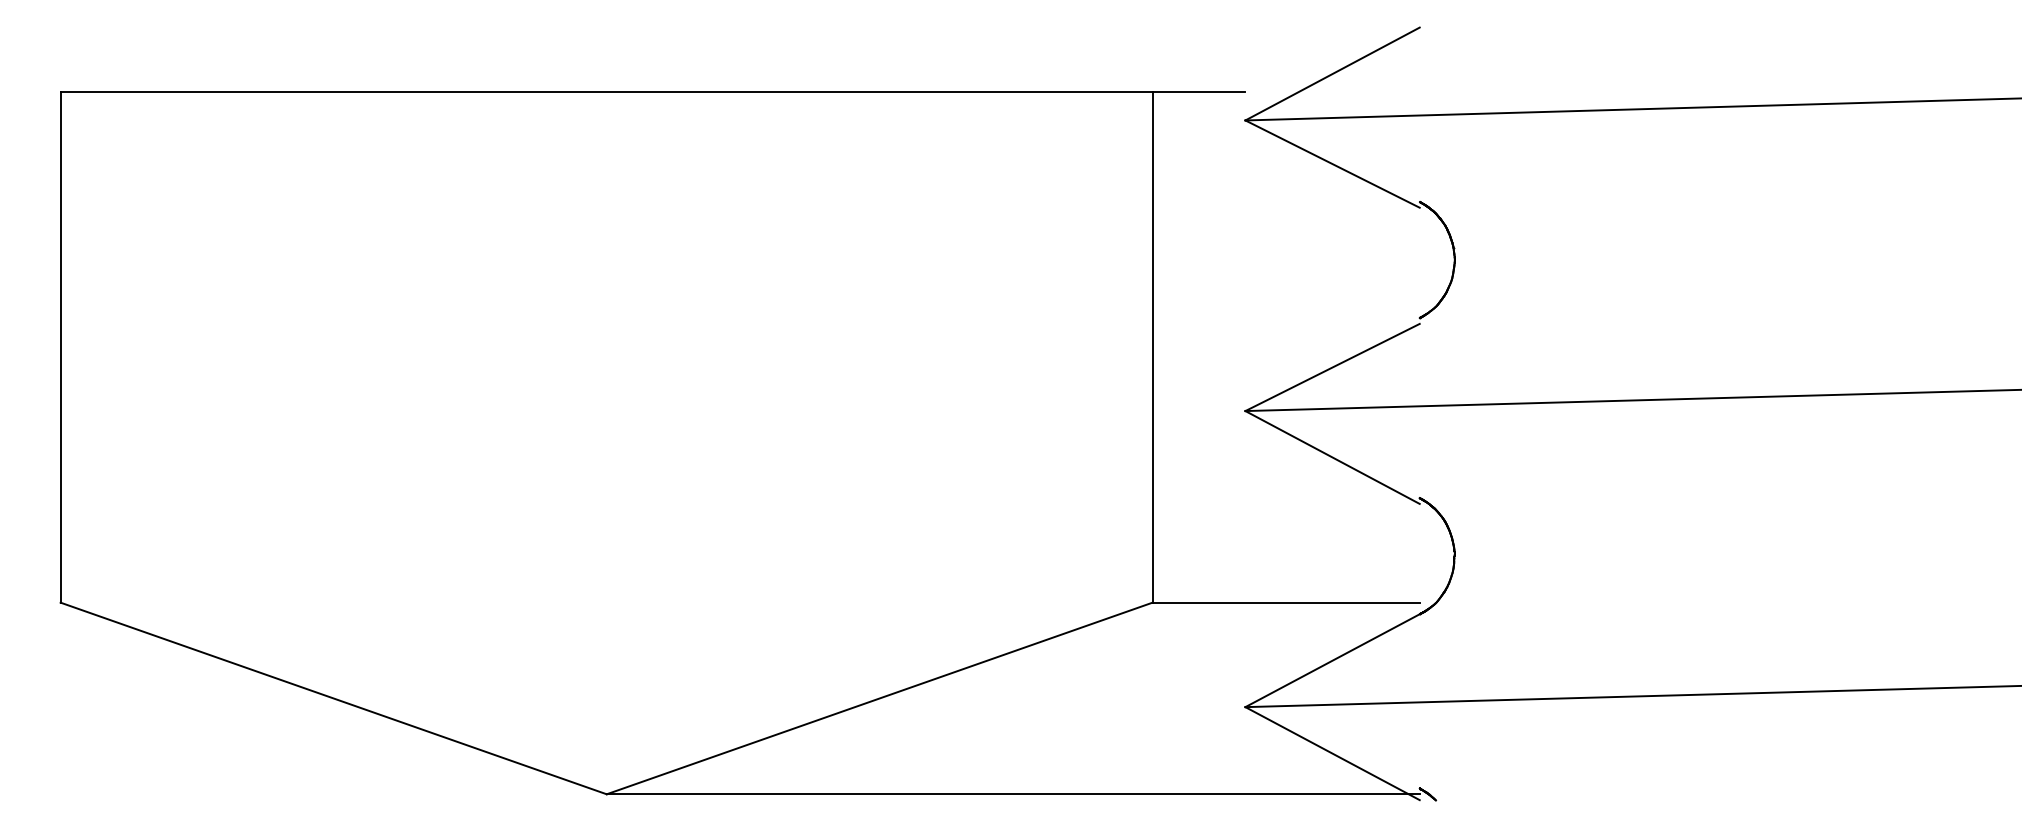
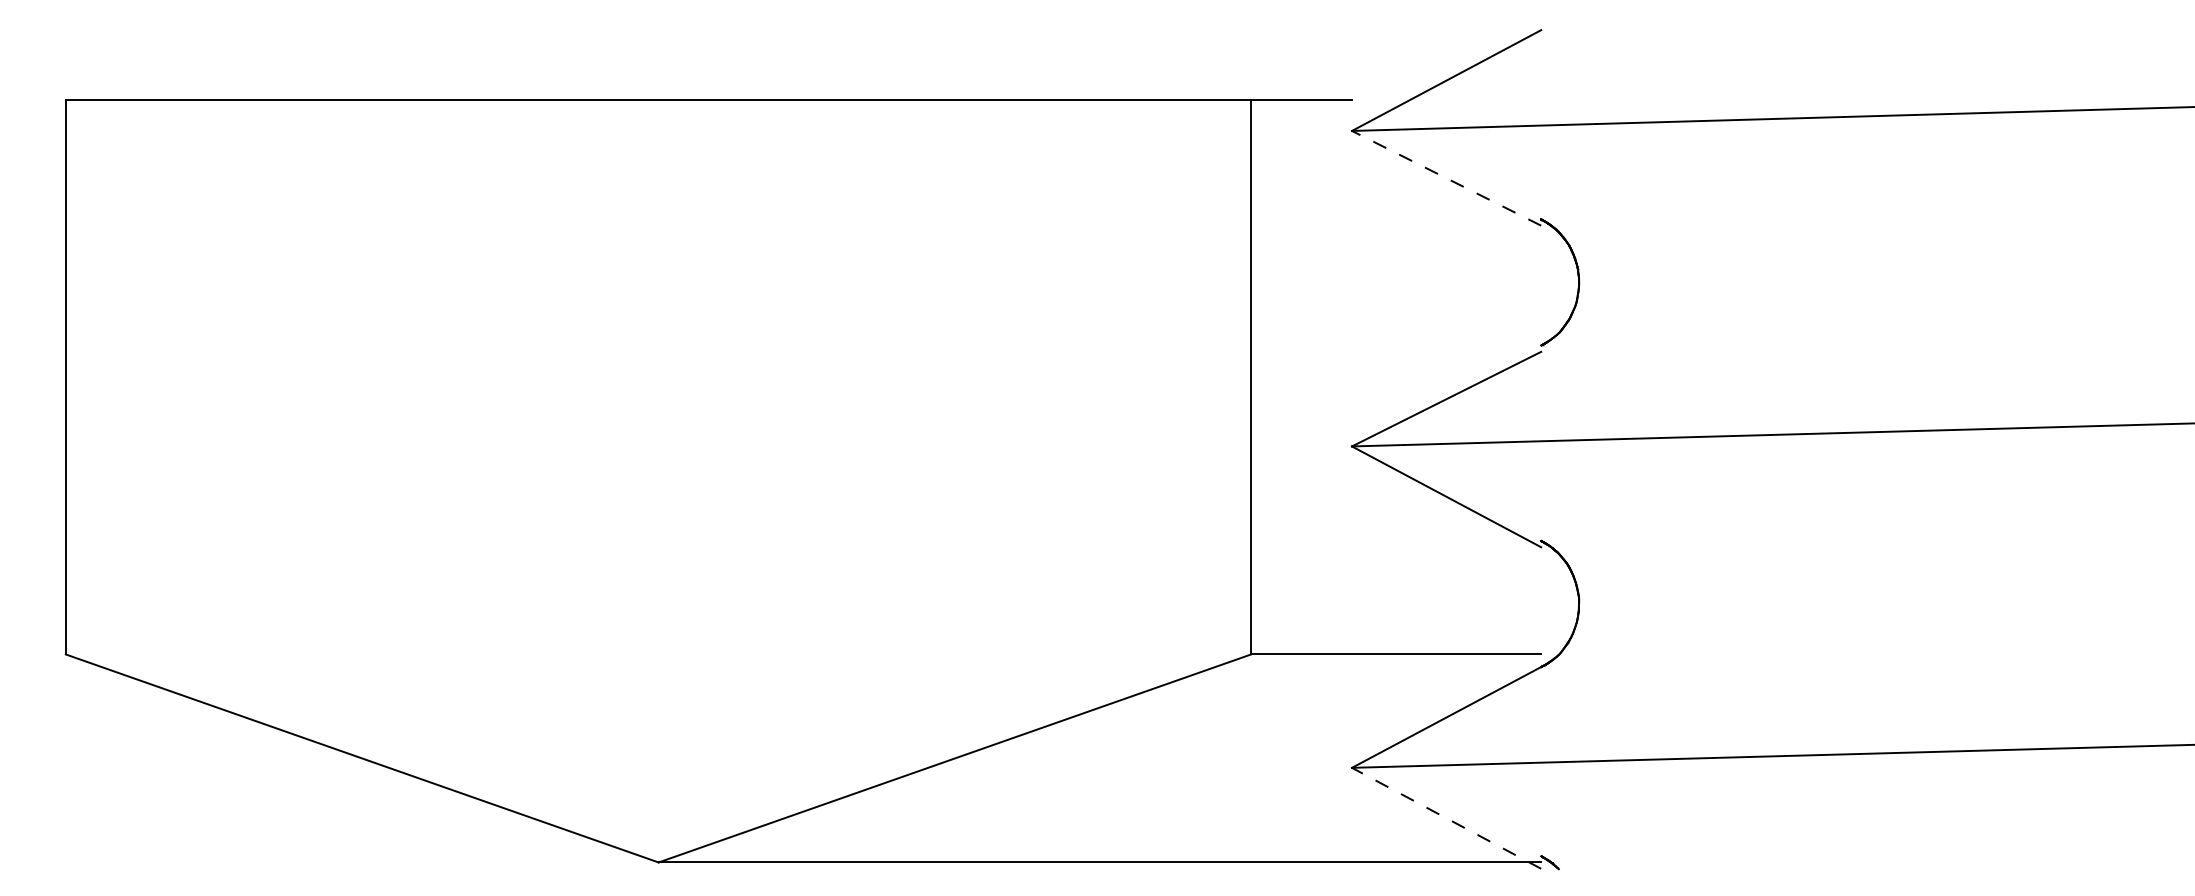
line: (1332, 163) -> (1446, 177), solid -> dashed
line: (1332, 753) -> (1446, 818), solid -> dashed

